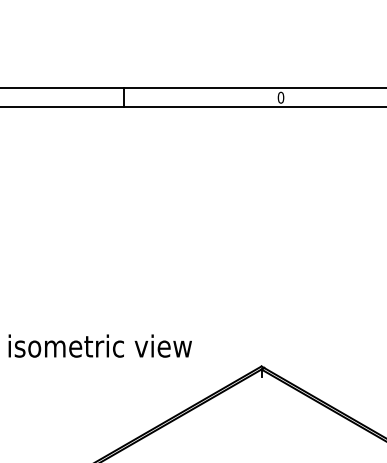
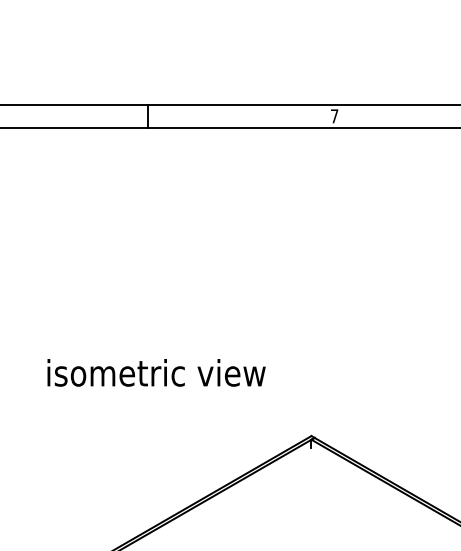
text: (280, 97) -> (334, 116), 0 -> 7
text: (100, 345) -> (156, 372), moved

